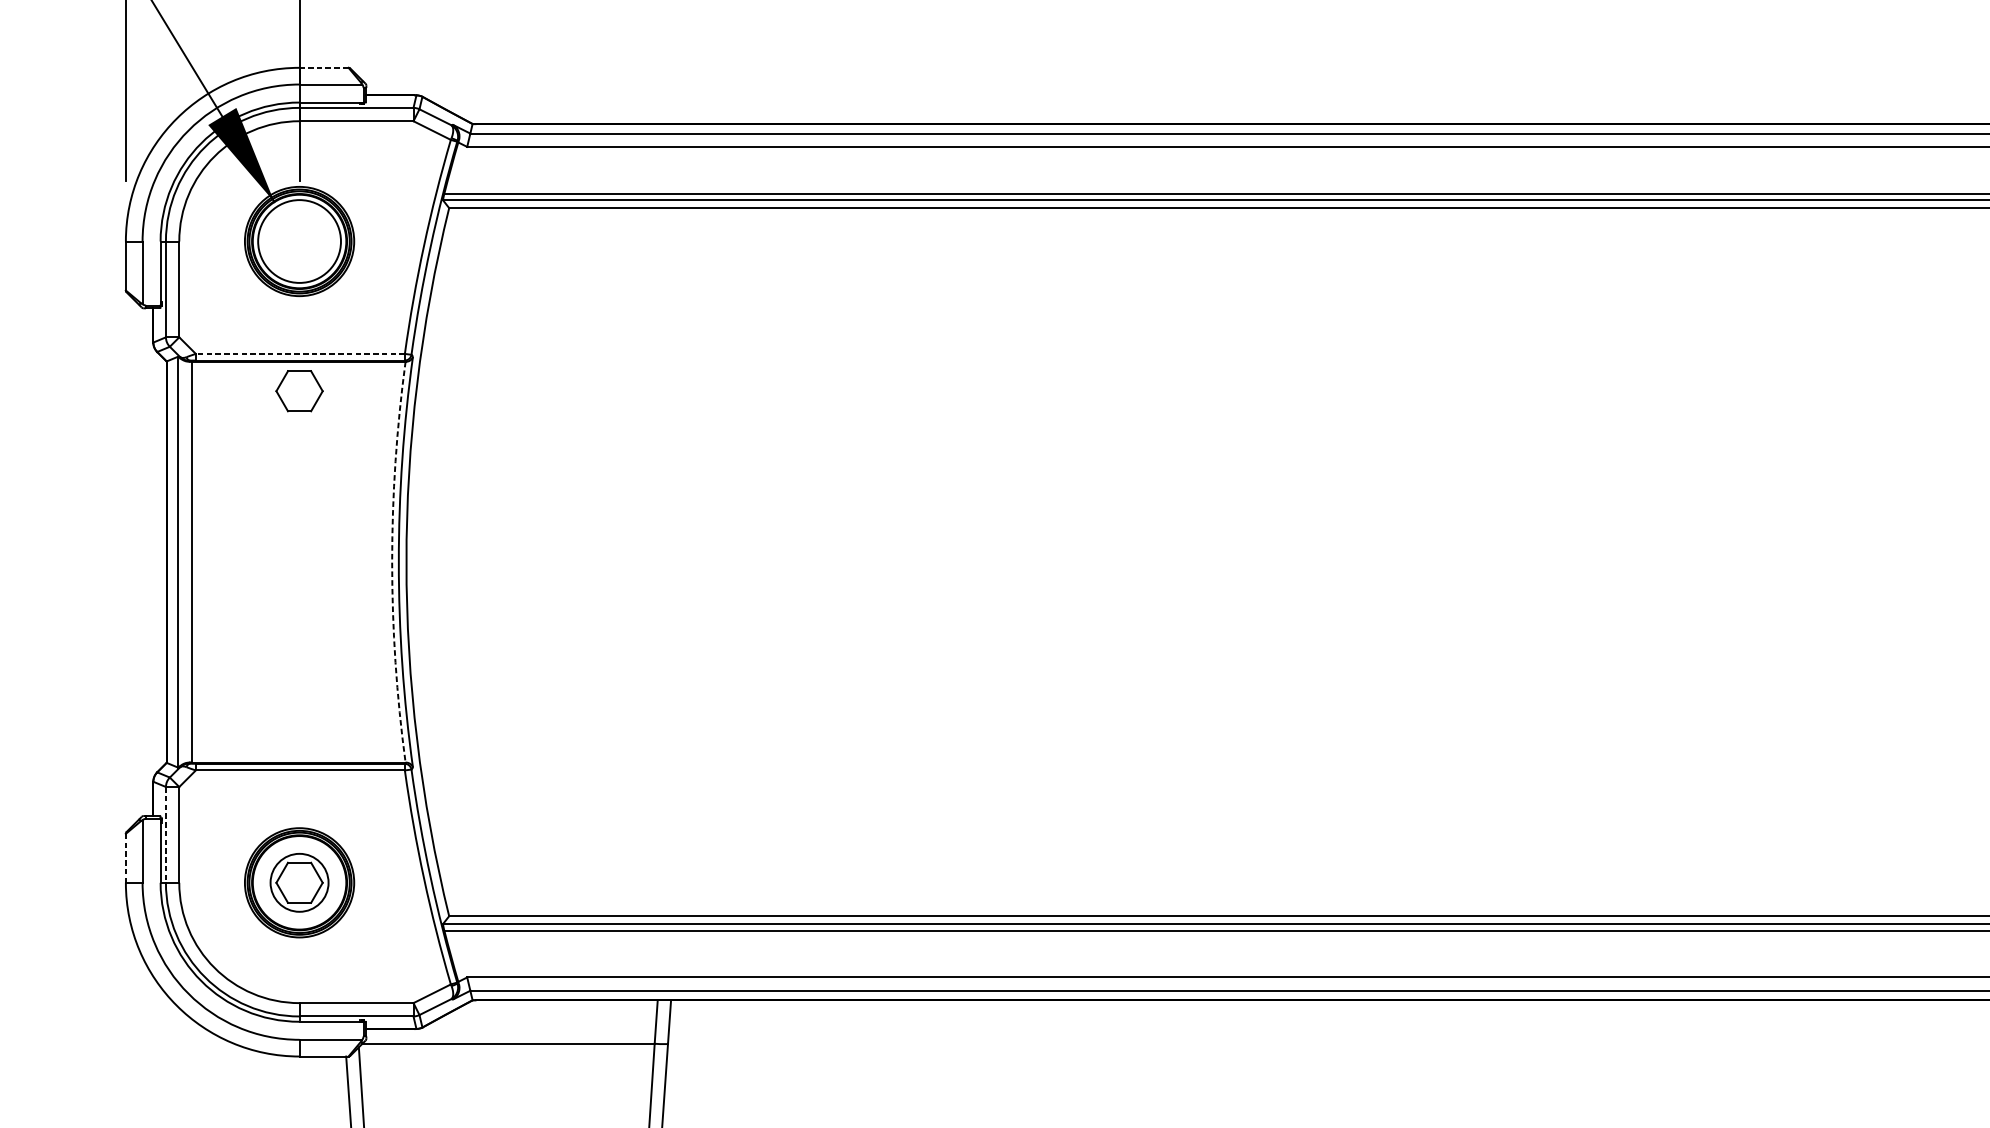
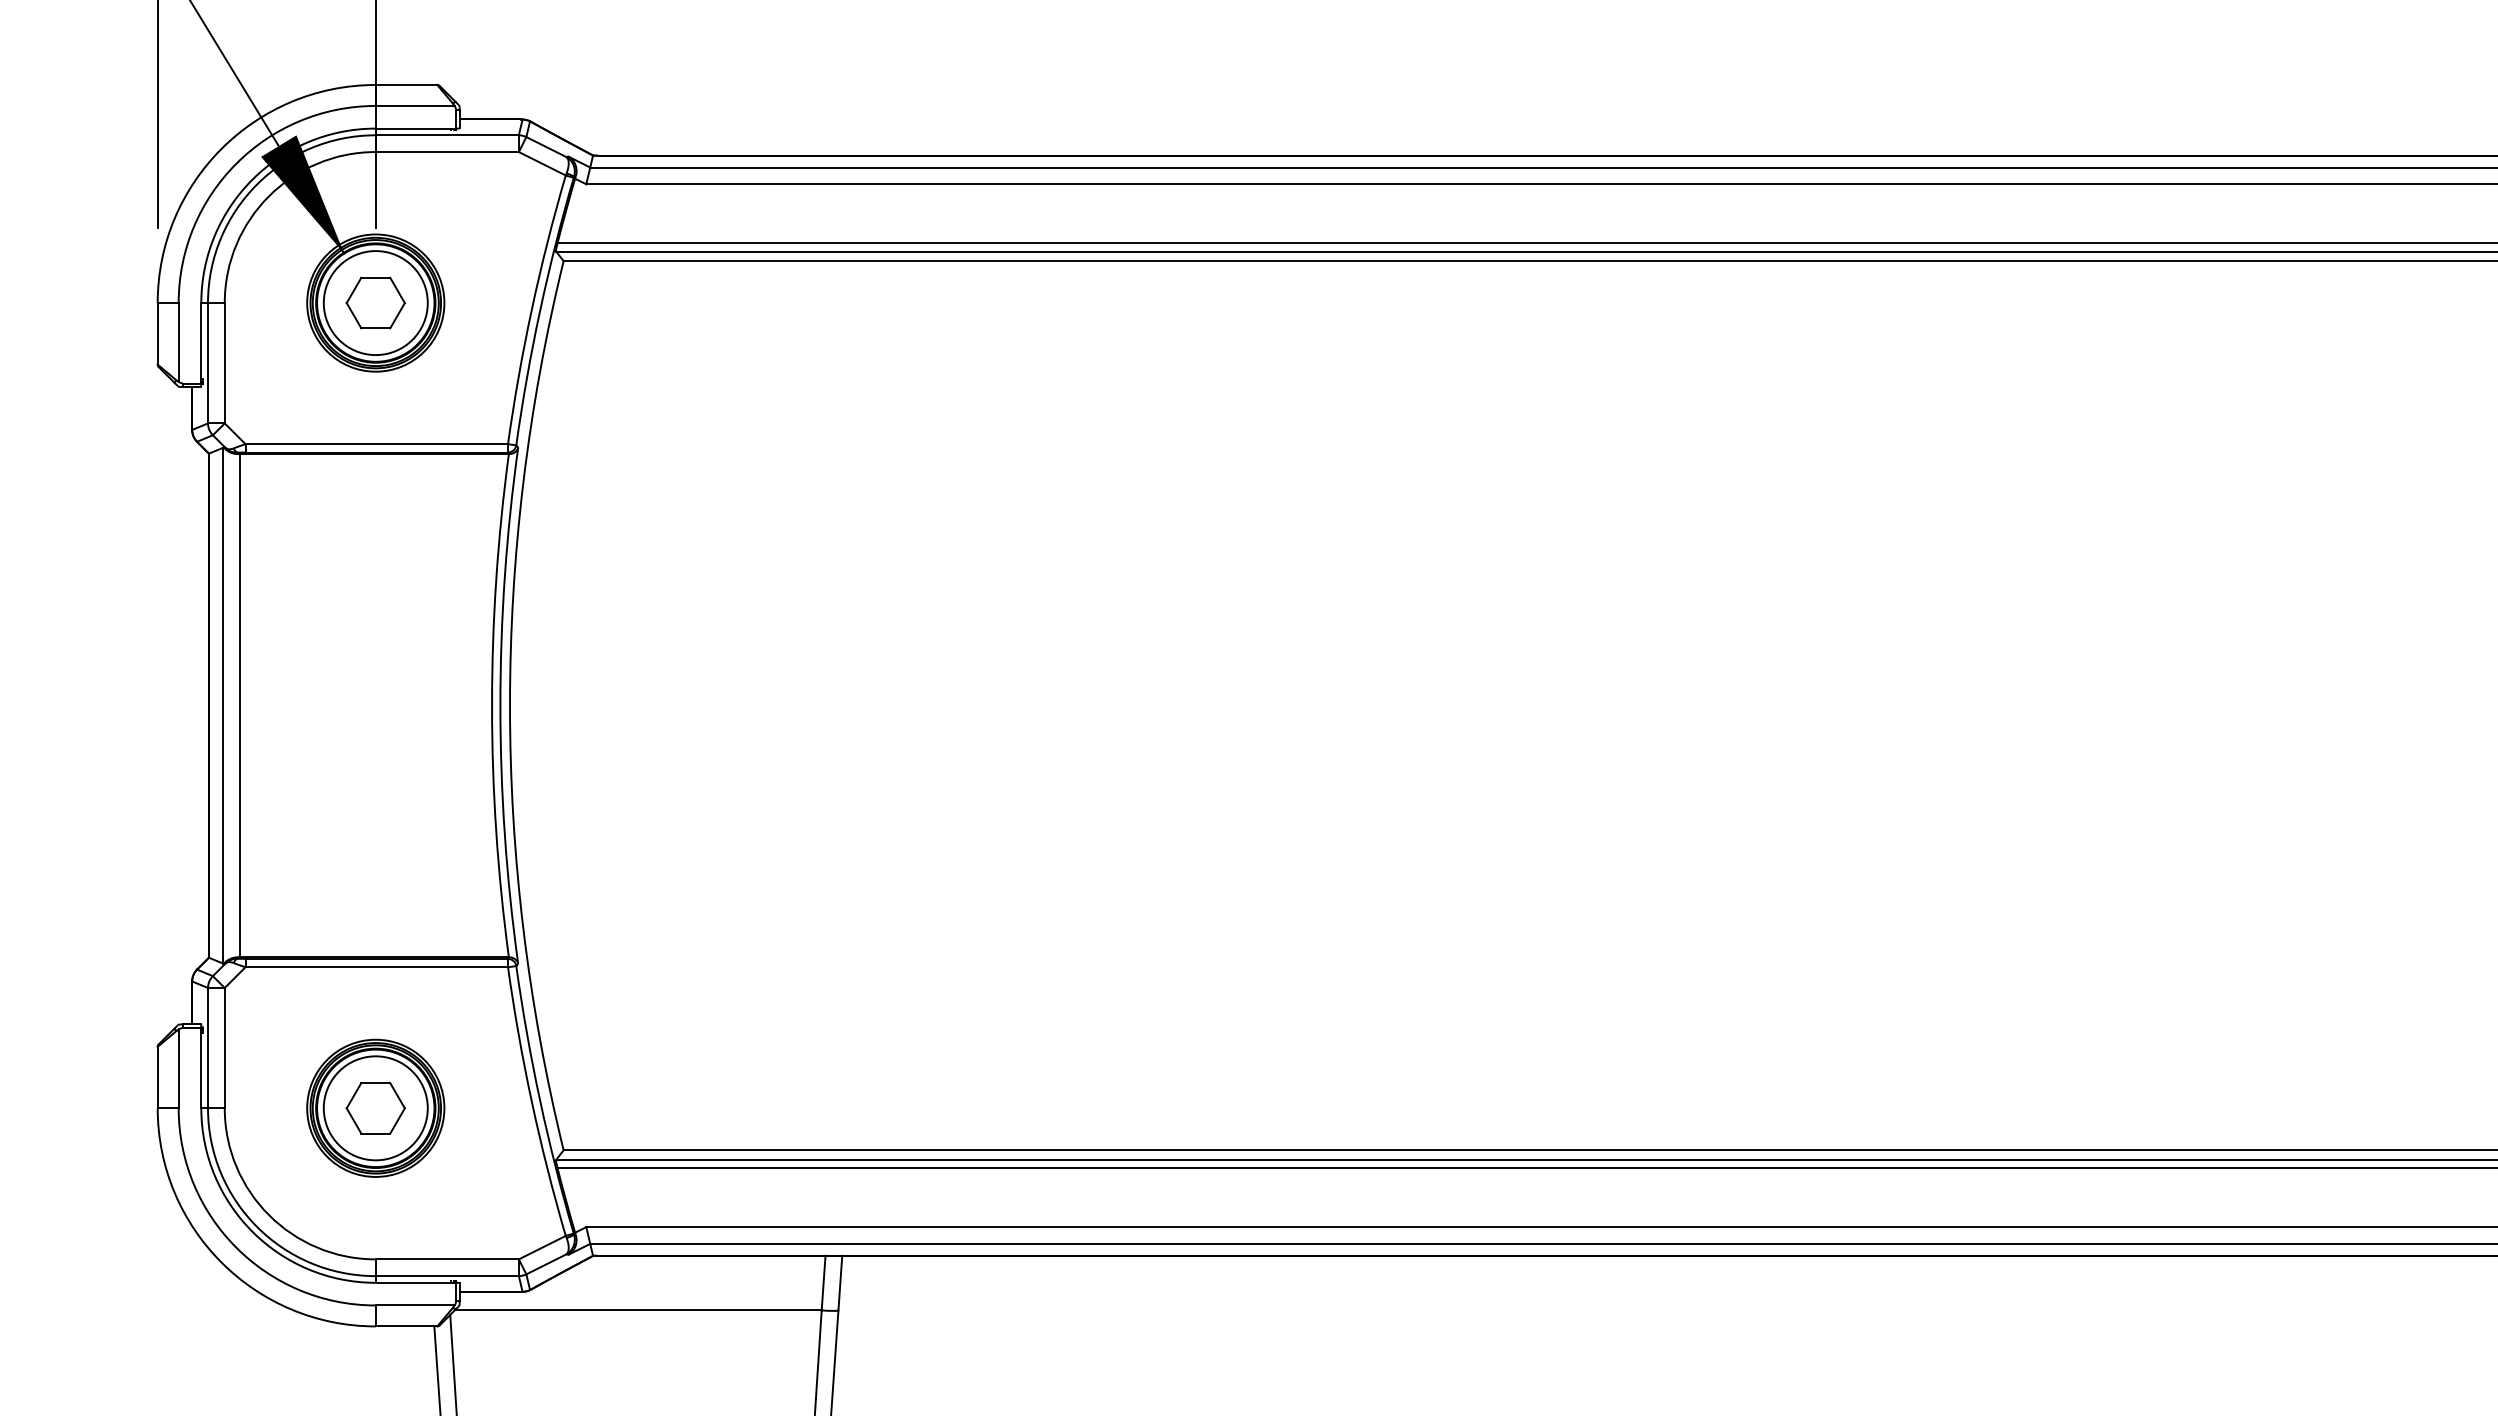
line: (324, 67) -> (406, 84), dashed -> solid
line: (300, 354) -> (376, 444), dashed -> solid
part: (299, 390) -> (375, 302), moved
arc: (392, 562) -> (492, 705), dashed -> solid
line: (166, 835) -> (208, 1048), dashed -> solid
line: (125, 858) -> (157, 1077), dashed -> solid
circle: (299, 882) -> (375, 1108), size x1.43

